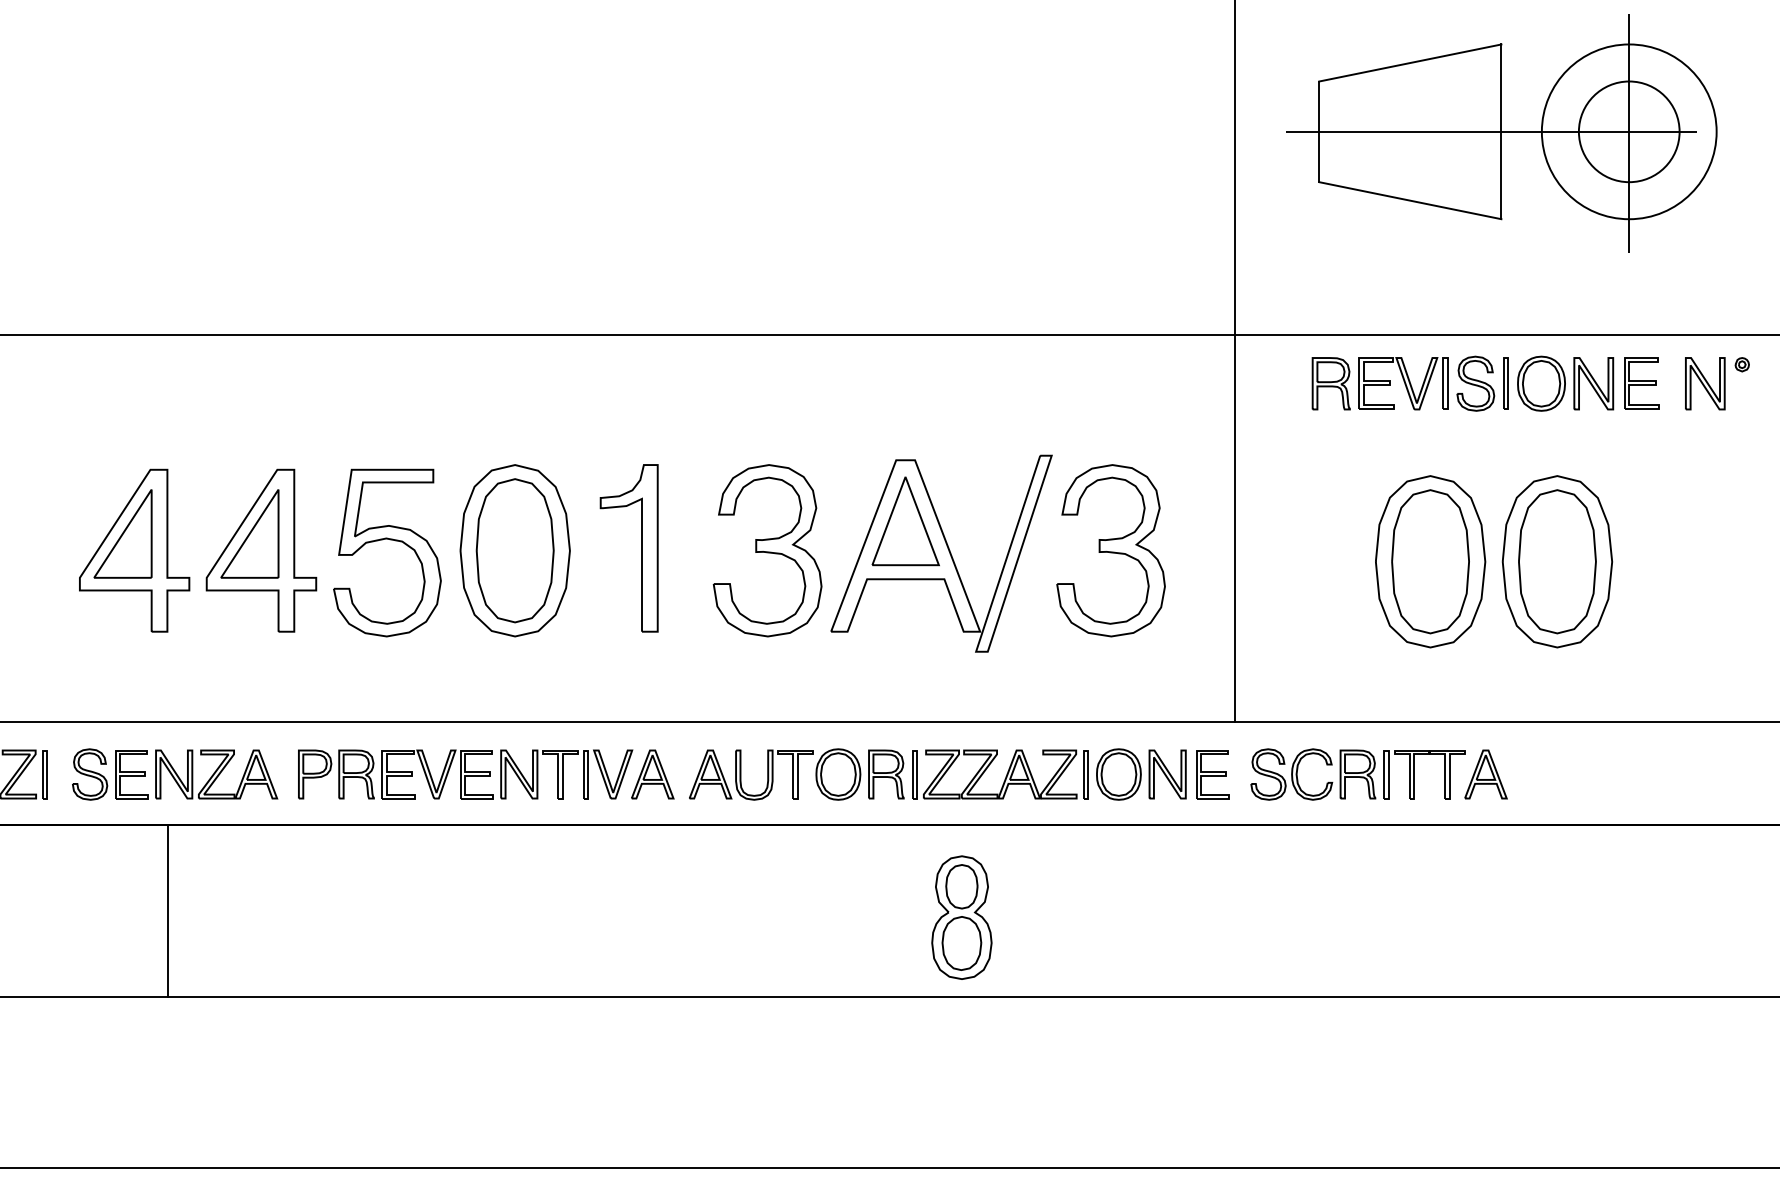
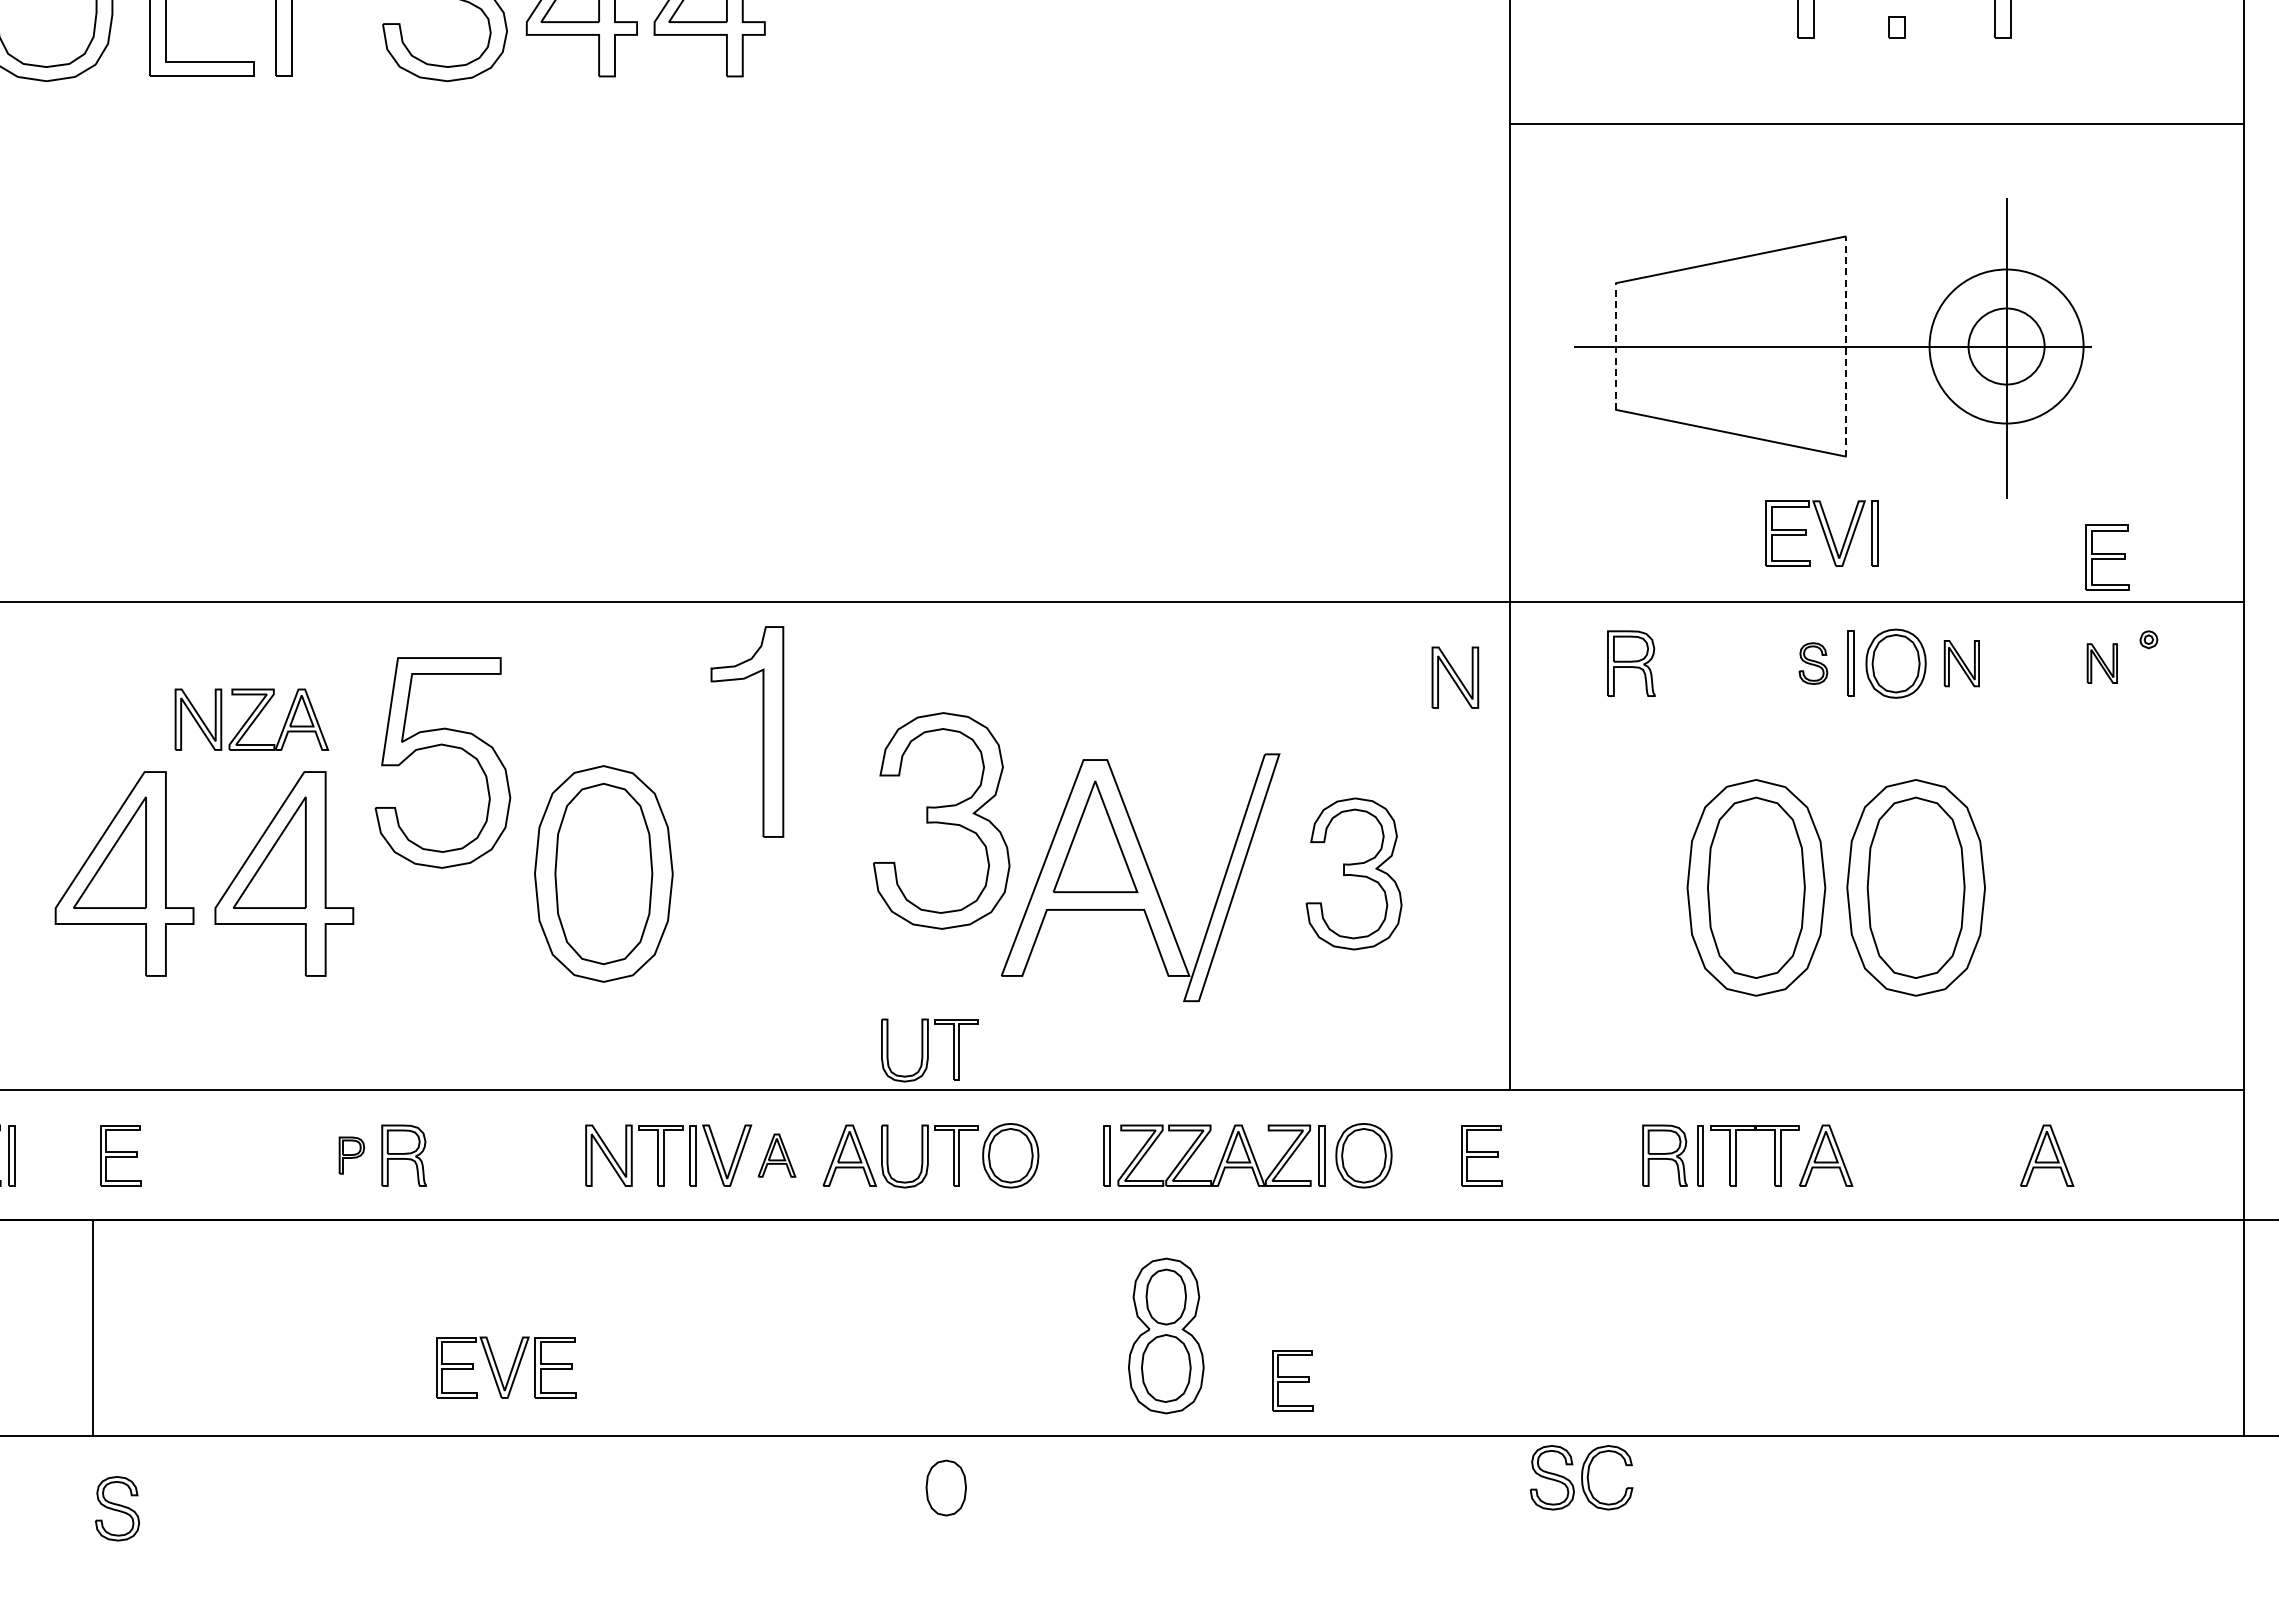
line: (1319, 131) -> (1616, 346), solid -> dashed
line: (1501, 131) -> (1845, 346), solid -> dashed
circle: (1629, 131) -> (2006, 346), size x0.6
circle: (1629, 131) -> (2006, 346), size x0.7
part: (1402, 383) -> (1821, 533), moved
part: (1475, 383) -> (1813, 663), size x0.6
part: (1593, 383) -> (1961, 663), size x0.7
part: (1641, 383) -> (2107, 557), moved
part: (1705, 383) -> (2102, 663), size x0.6
part: (389, 540) -> (445, 746), moved
part: (641, 547) -> (762, 731), moved
part: (767, 550) -> (941, 820), moved
part: (1110, 550) -> (1353, 873), size x0.7
part: (773, 690) -> (929, 1050), added
part: (90, 774) -> (117, 1508), moved
part: (216, 774) -> (251, 719), moved
part: (314, 774) -> (351, 1155), size x0.6
part: (437, 774) -> (506, 1367), moved
part: (652, 774) -> (776, 1155), size x0.7
part: (885, 774) -> (1070, 1155), removed
part: (1167, 774) -> (1455, 677), moved
part: (1291, 774) -> (1581, 1477), moved
part: (1661, 774) -> (2047, 1155), added
line: (167, 910) -> (93, 1327), moved
part: (1062, 953) -> (1292, 1380), added
part: (786, 1038) -> (945, 1487), added

